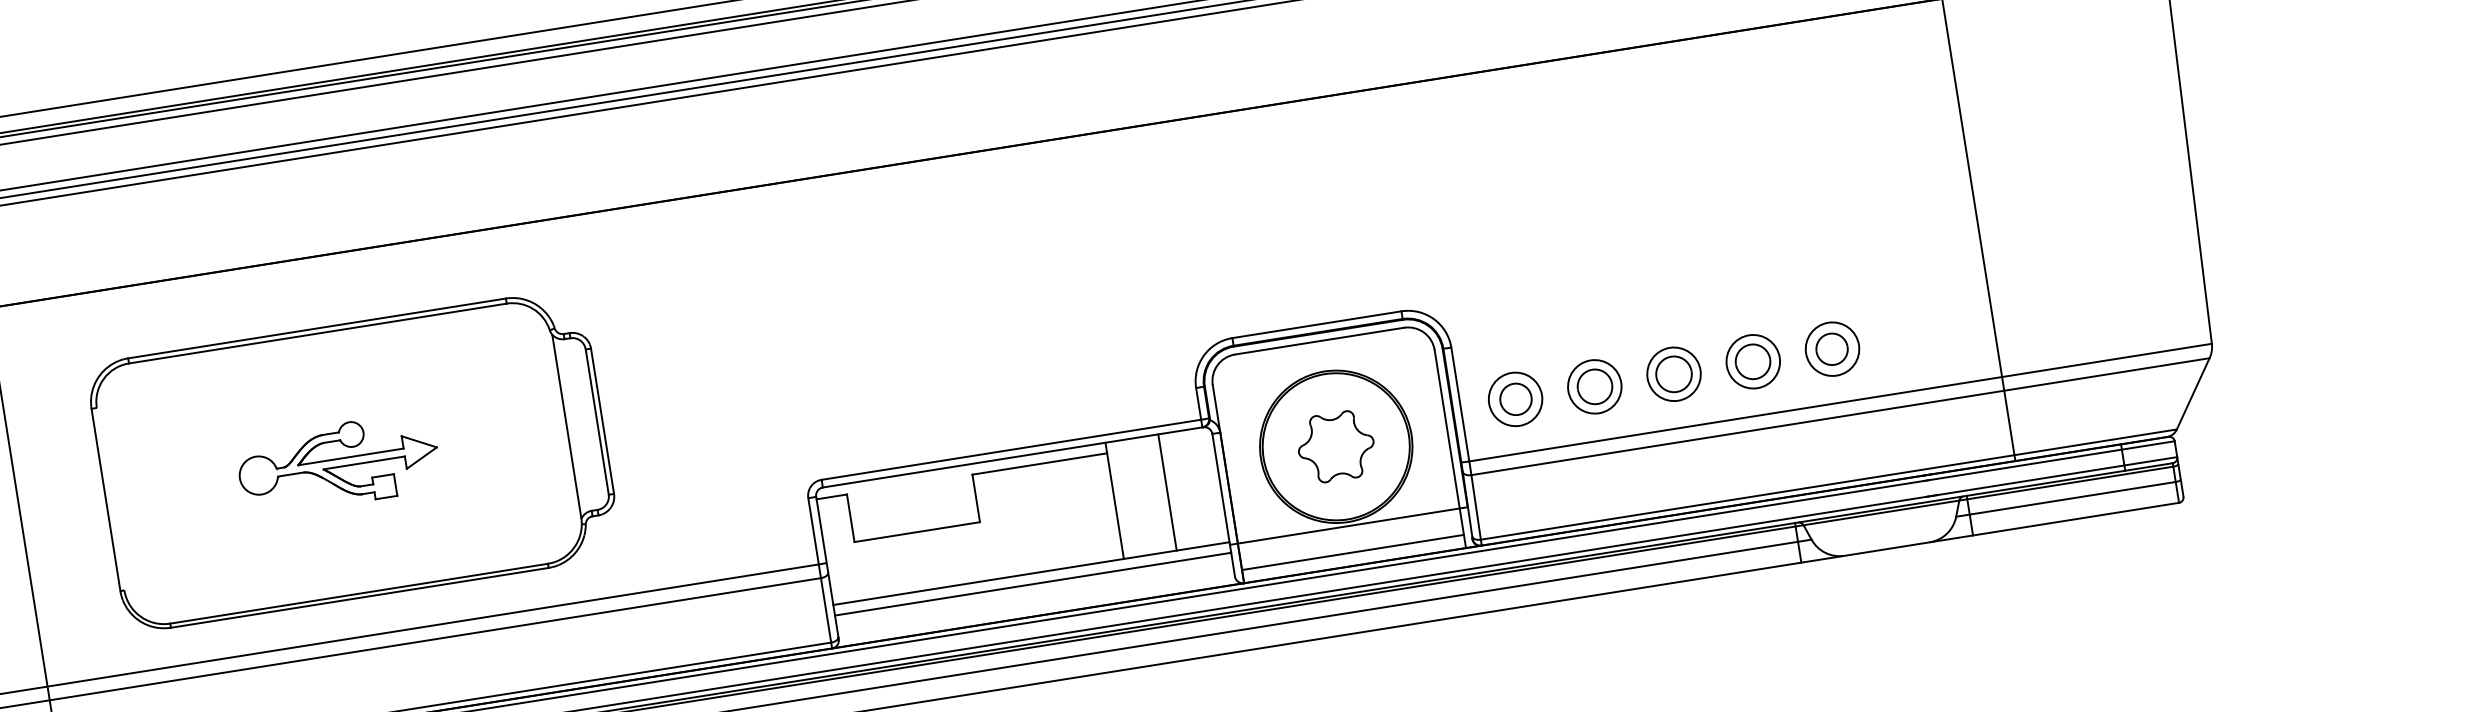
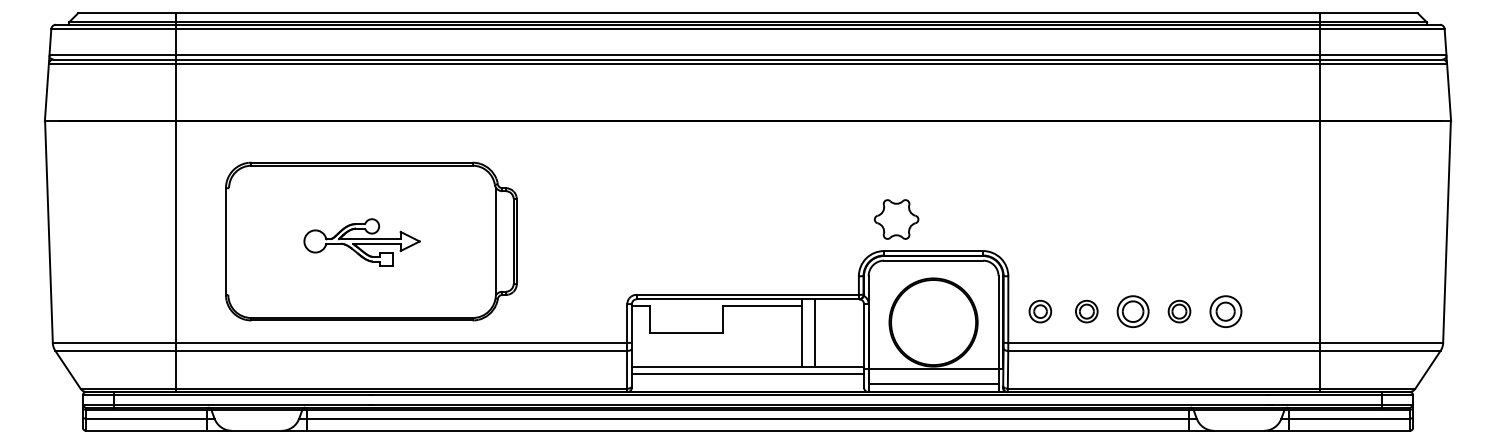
part: (1753, 361) -> (1179, 311), size x0.7
part: (1594, 386) -> (1086, 311), size x0.7
part: (1515, 399) -> (1040, 311), size x0.7
part: (1336, 446) -> (896, 219), moved
line: (1168, 492) -> (815, 333), moved

